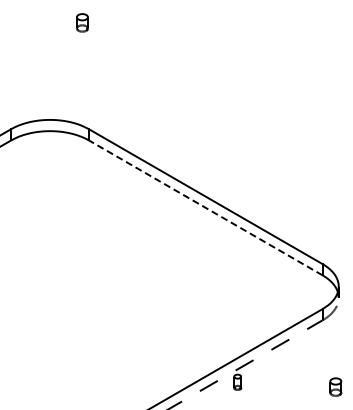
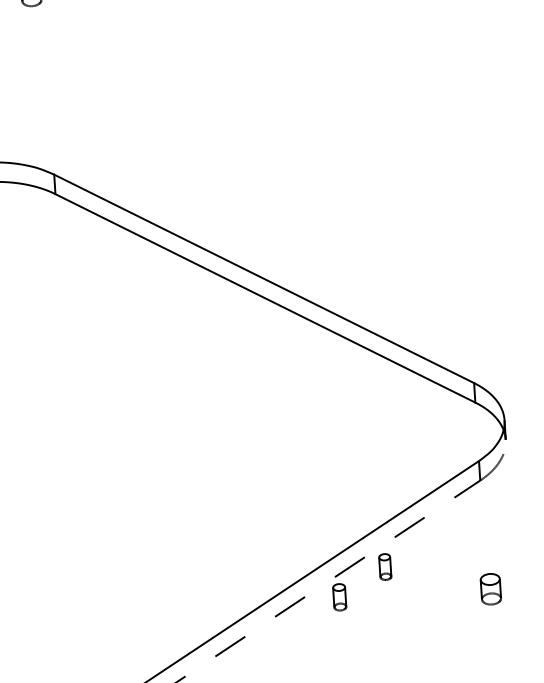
line: (205, 207) -> (264, 297), dashed -> solid
part: (264, 366) -> (384, 567), added
part: (335, 386) -> (490, 588), moved

